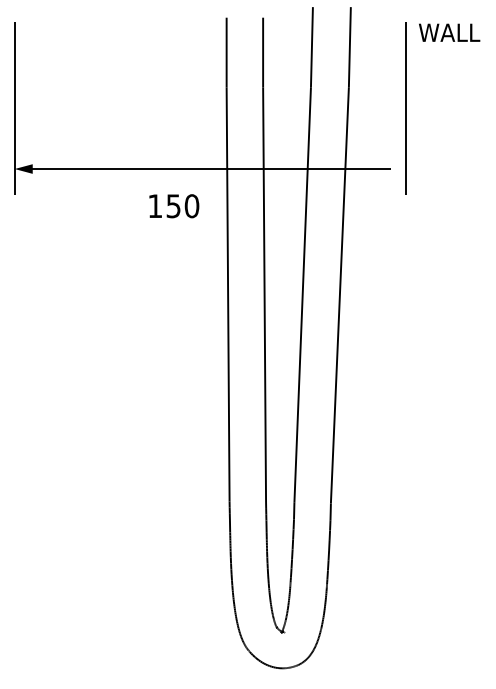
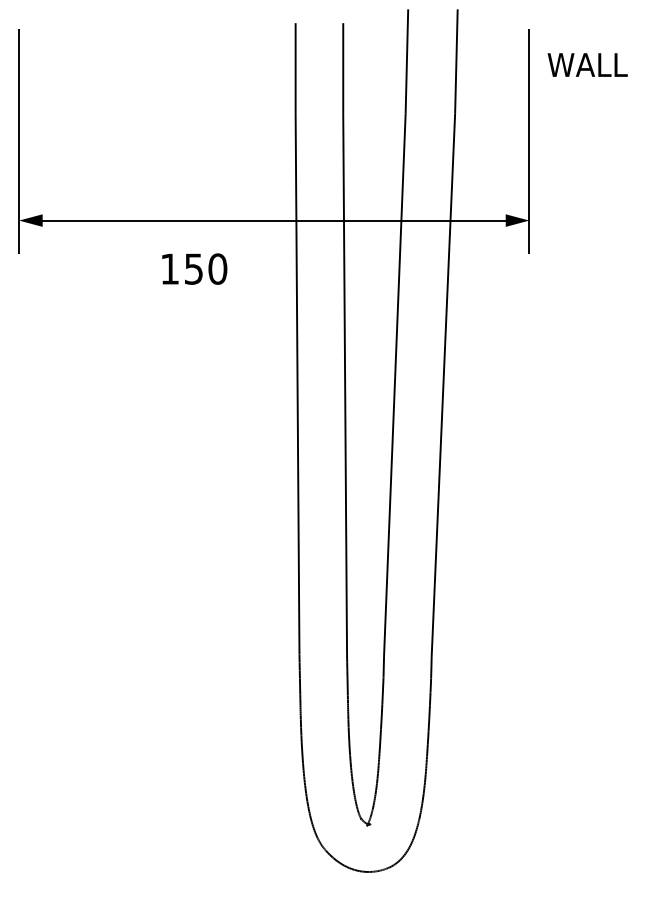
text: (449, 32) -> (587, 64), moved
fill: (396, 168) -> (517, 219), added
text: (174, 206) -> (194, 269), moved

